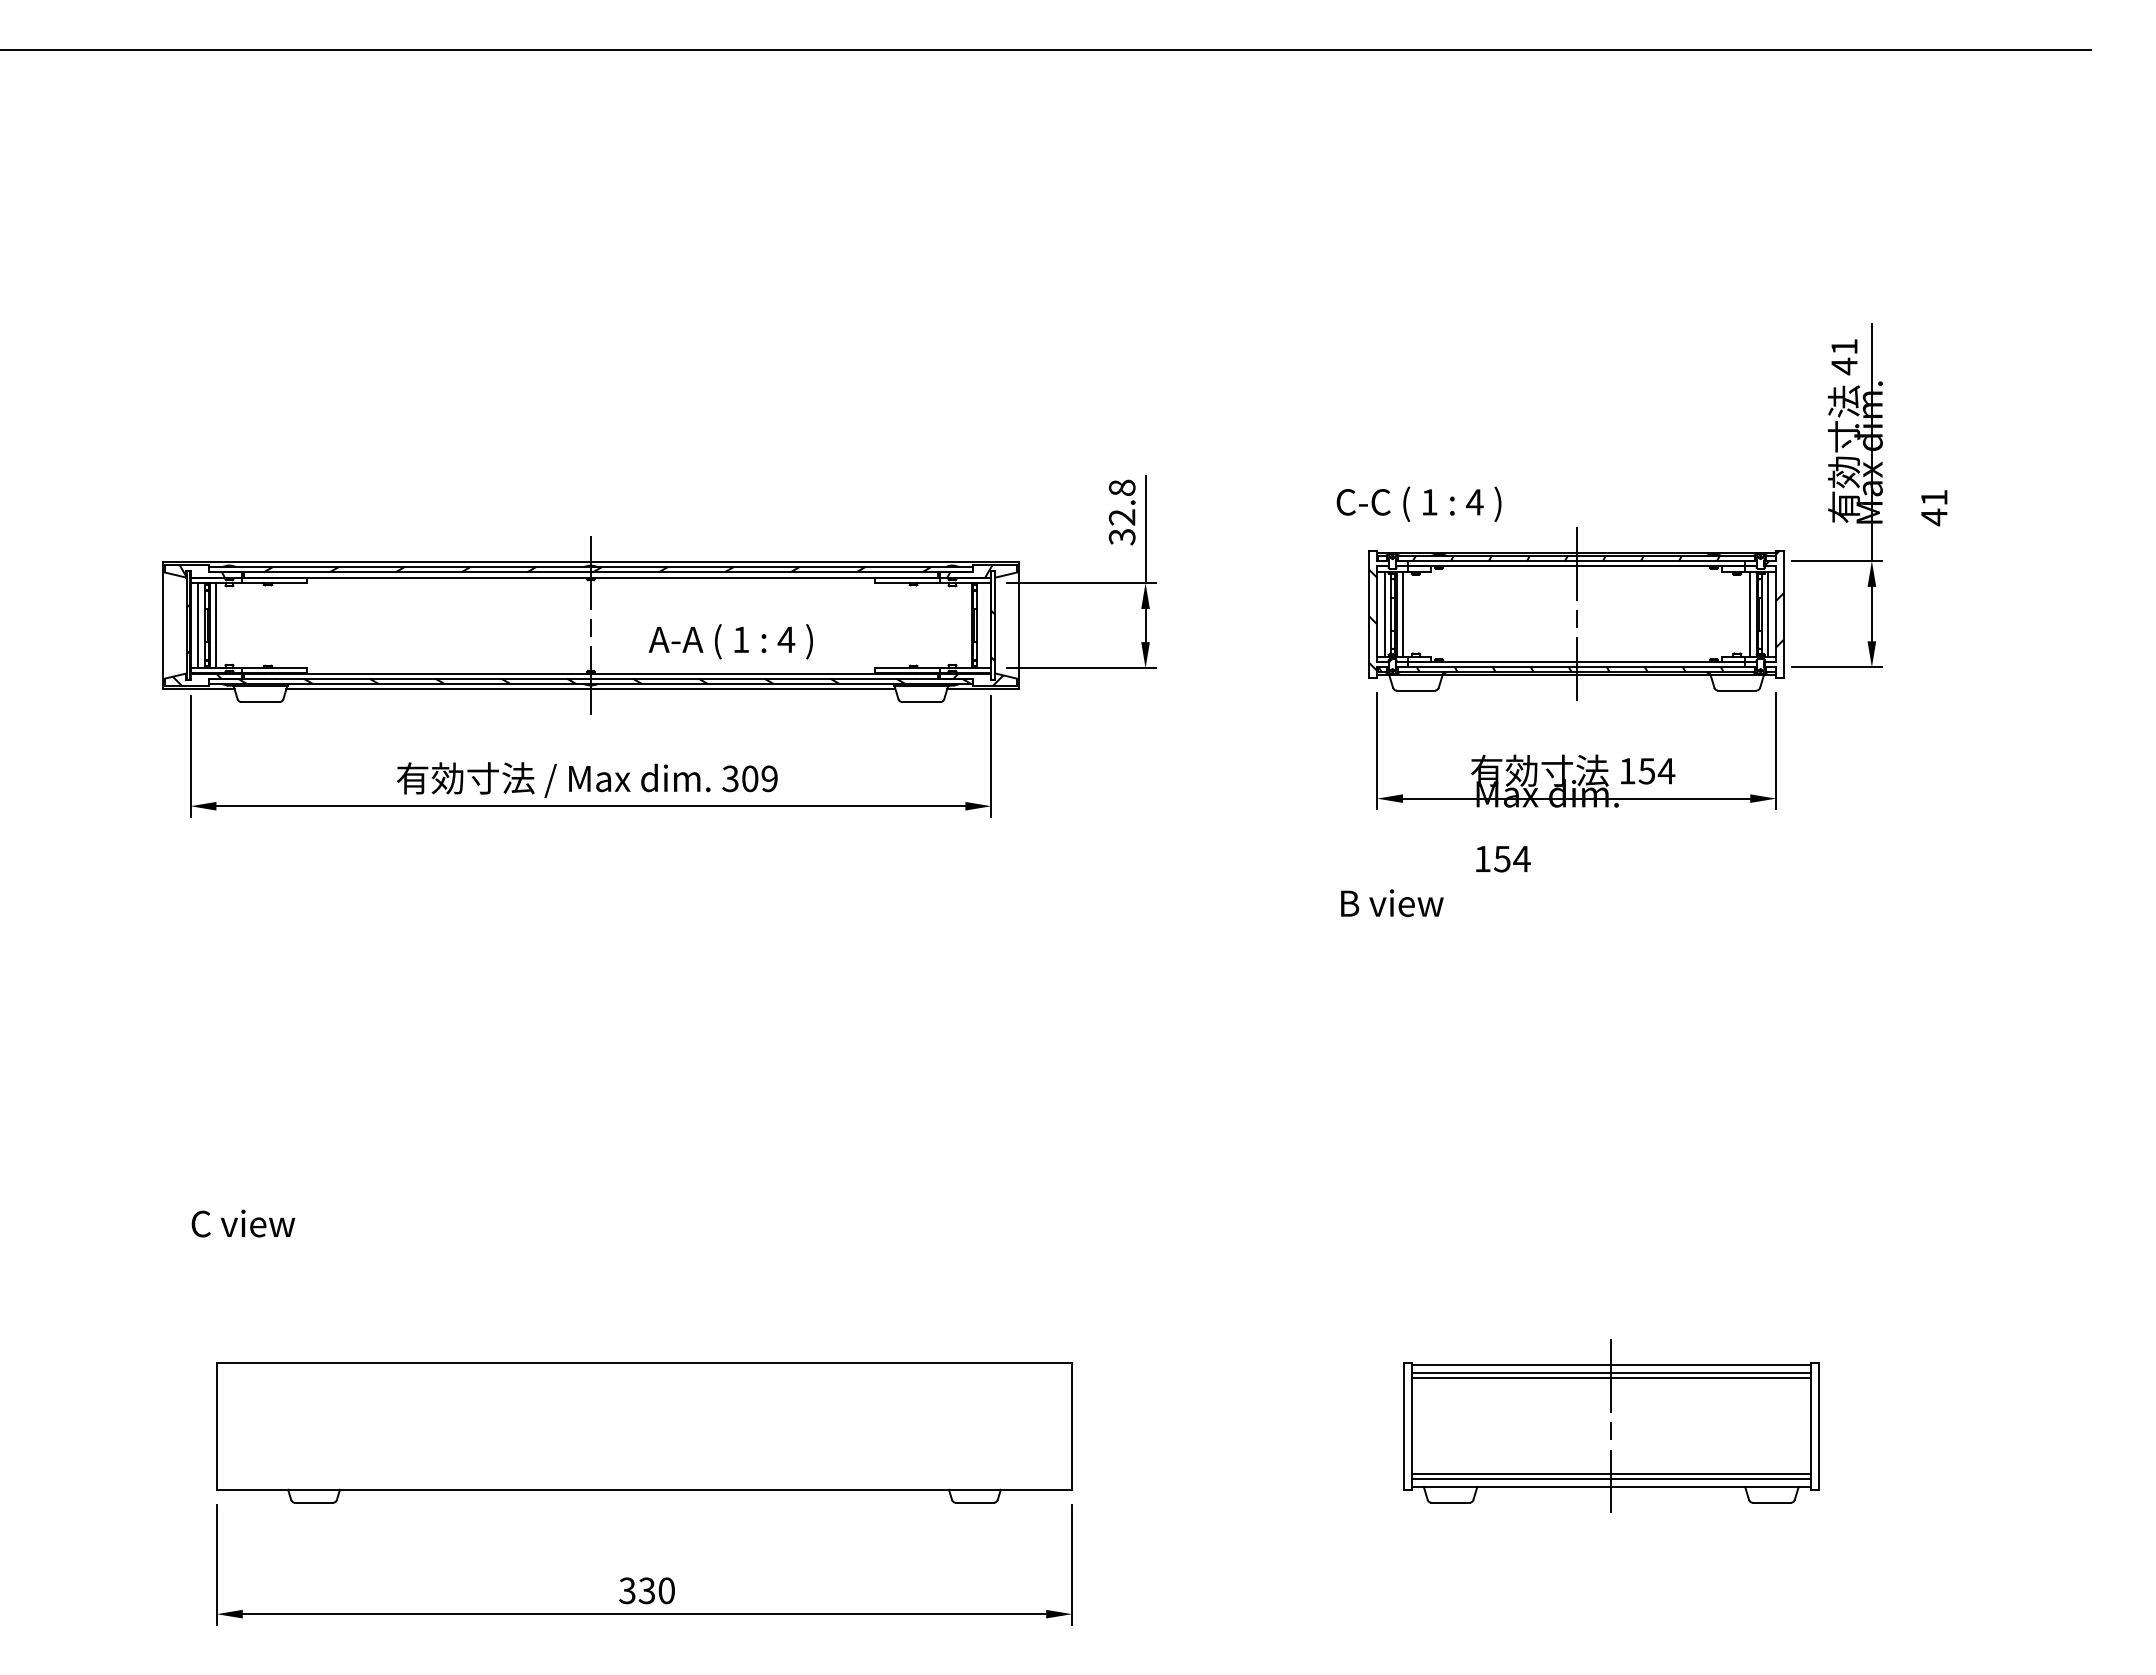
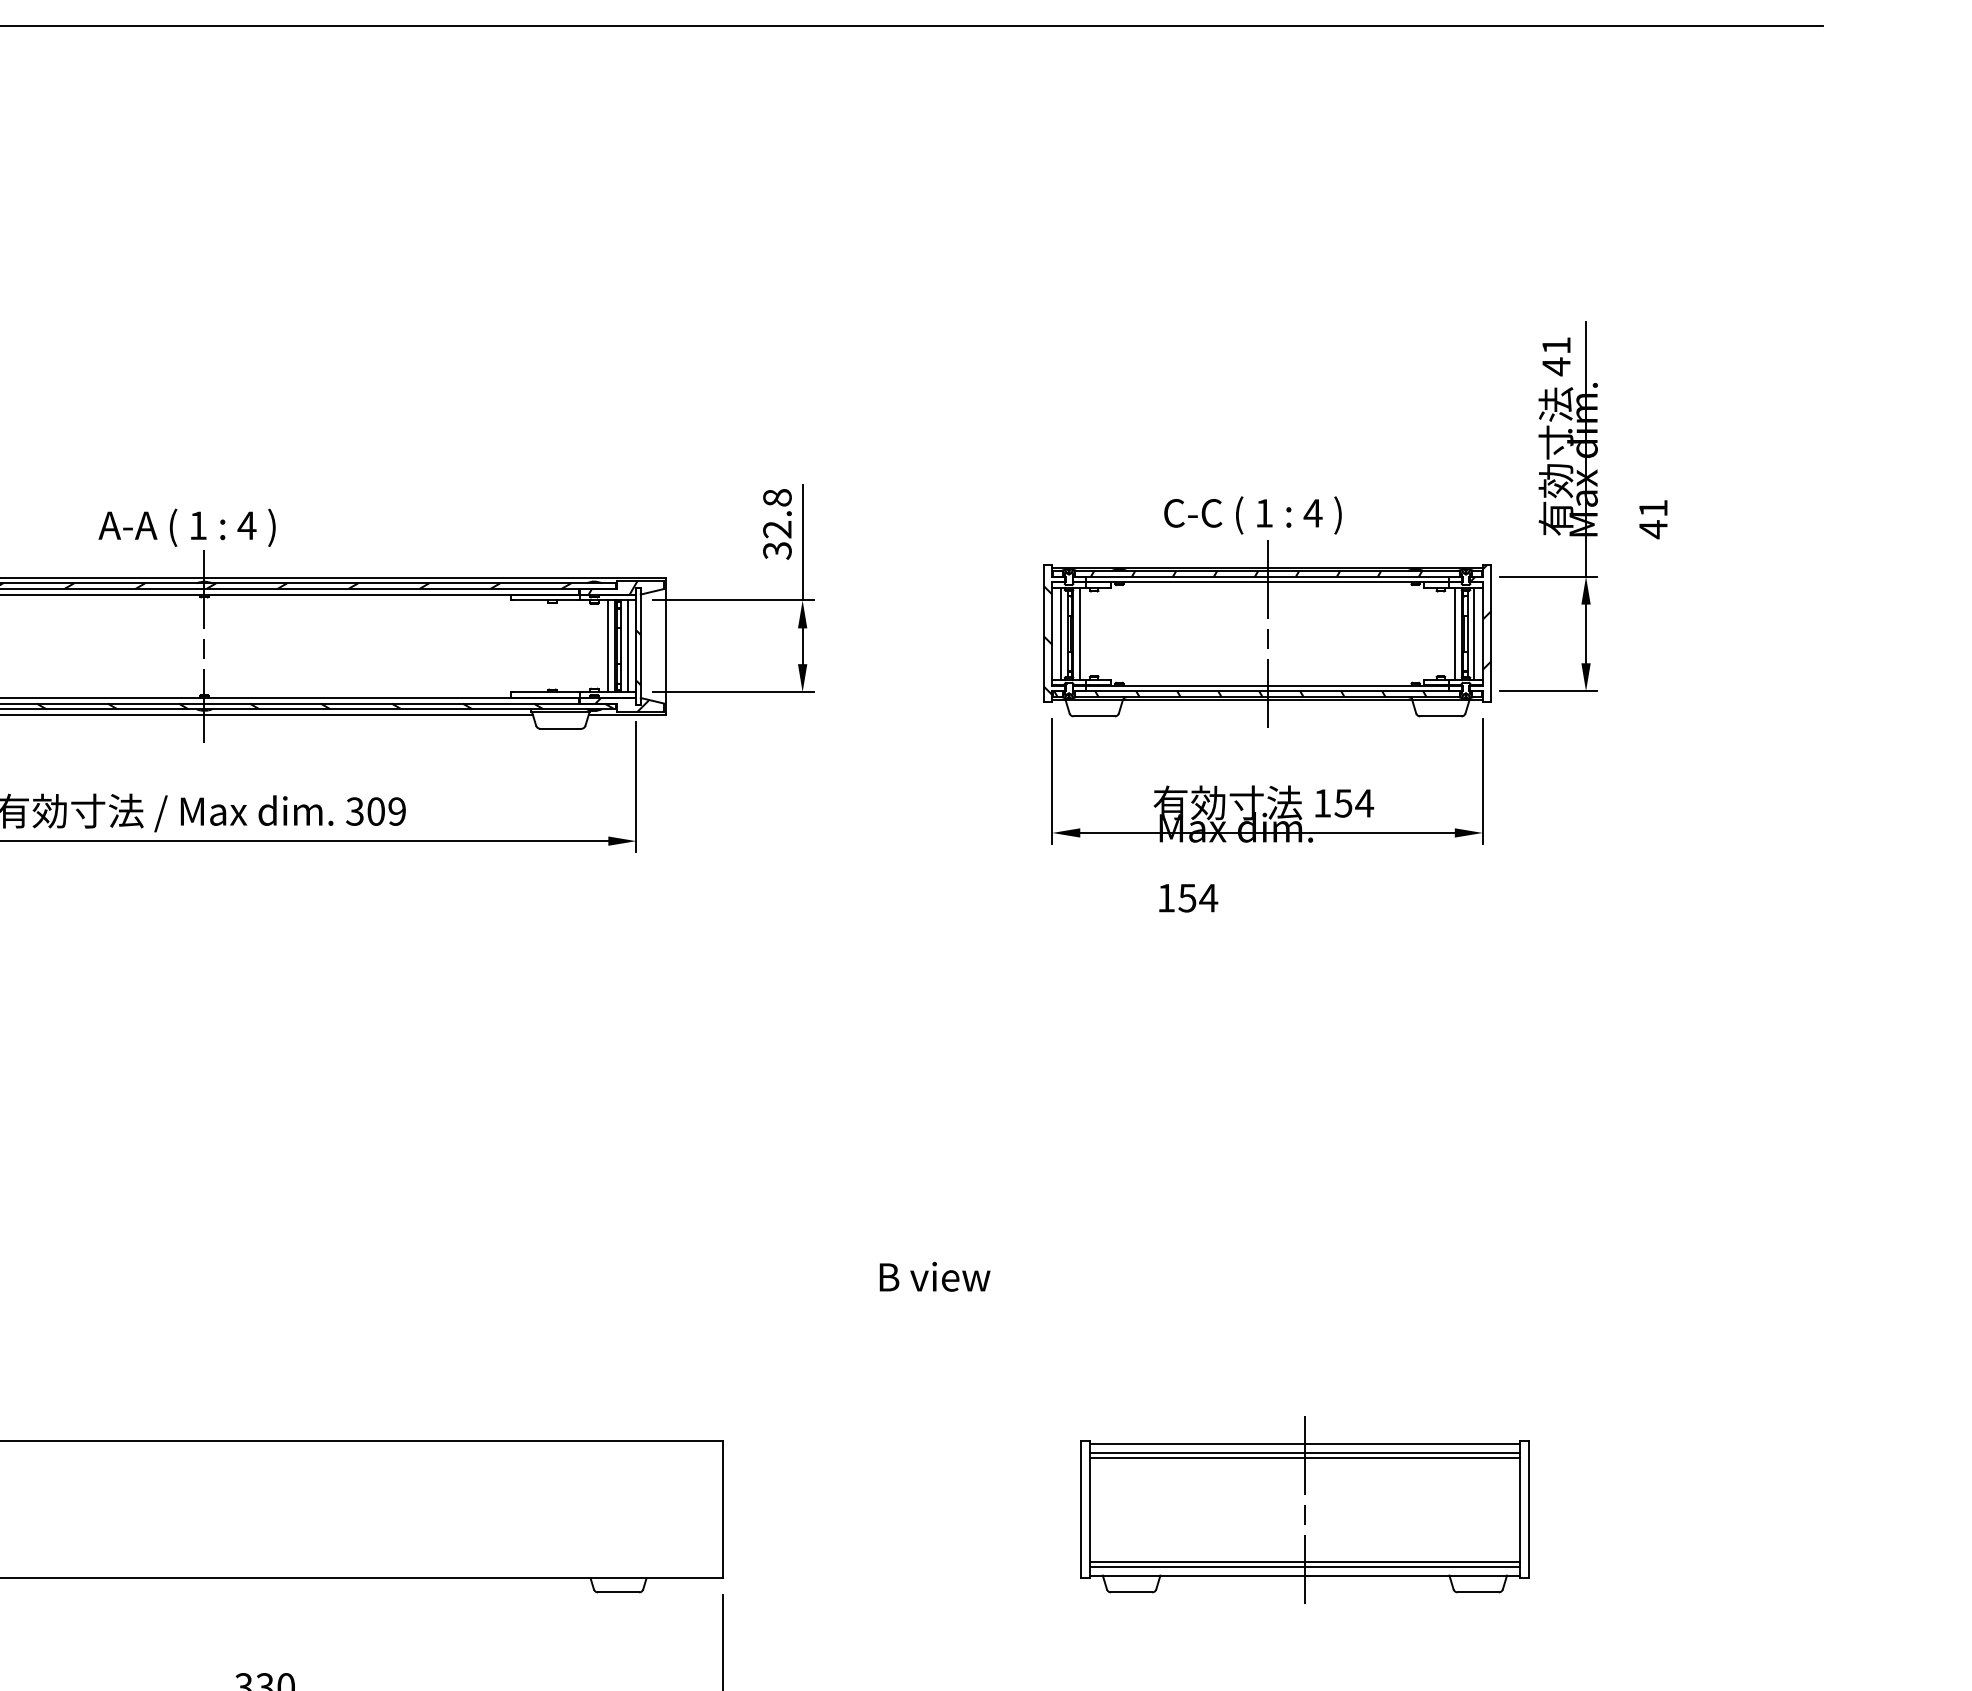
text: (1418, 503) -> (1252, 514), moved
line: (965, 625) -> (608, 646), added
line: (983, 625) -> (627, 646), added
text: (730, 641) -> (186, 527), moved
text: (1392, 902) -> (935, 1276), moved

